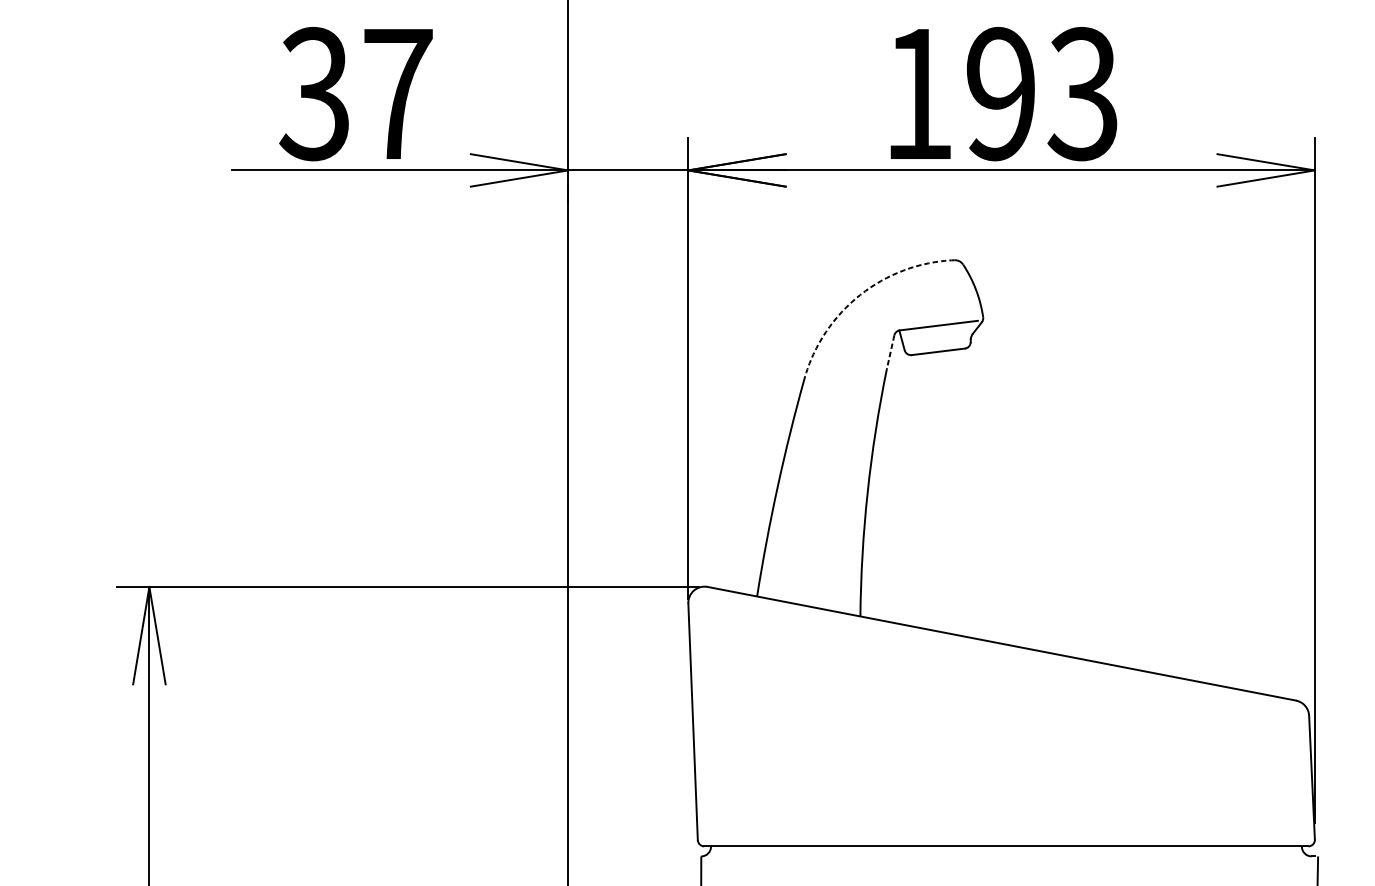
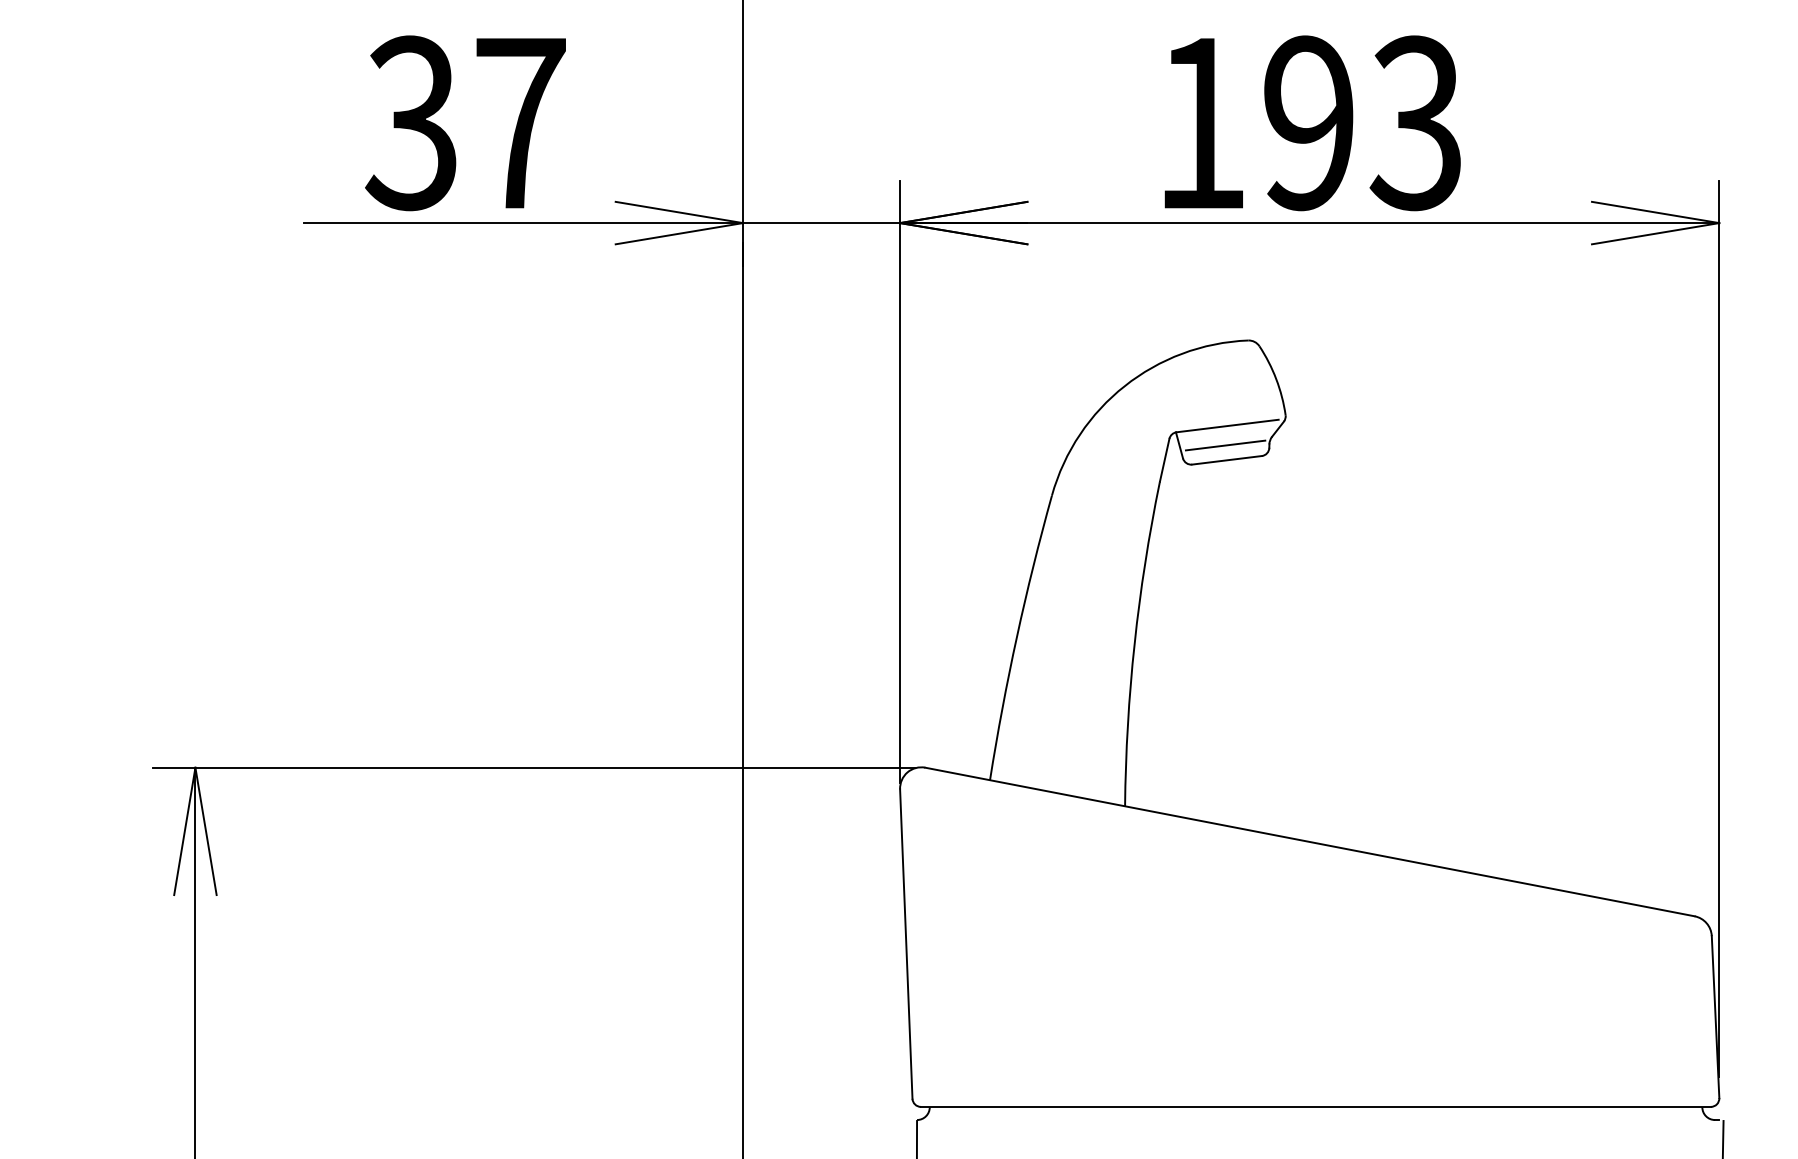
arc: (859, 295) -> (1124, 386), dashed -> solid
line: (937, 340) -> (1225, 445), added
line: (890, 351) -> (1164, 460), dashed -> solid

